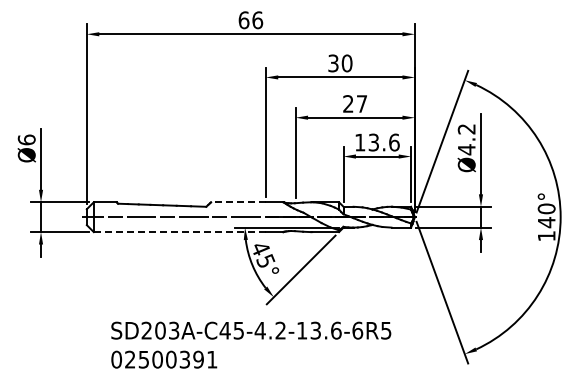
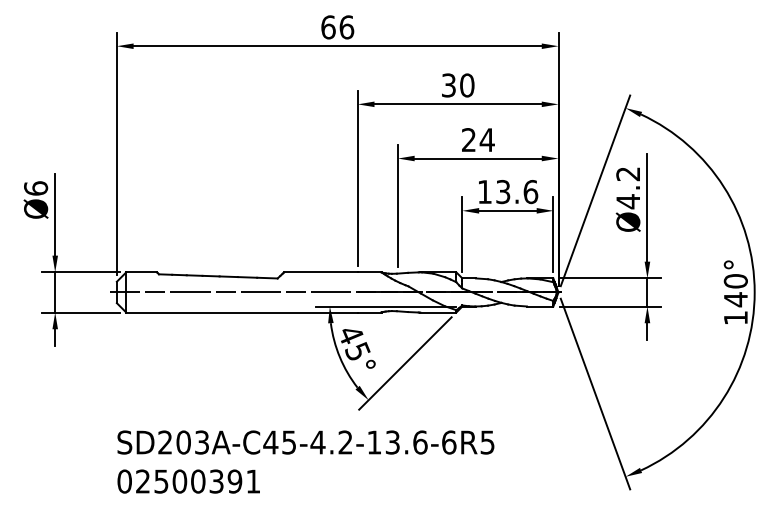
text: (361, 103) -> (486, 139), 27 -> 24
line: (237, 202) -> (319, 272), dashed -> solid
line: (179, 232) -> (241, 313), dashed -> solid
text: (251, 344) -> (306, 461), moved

